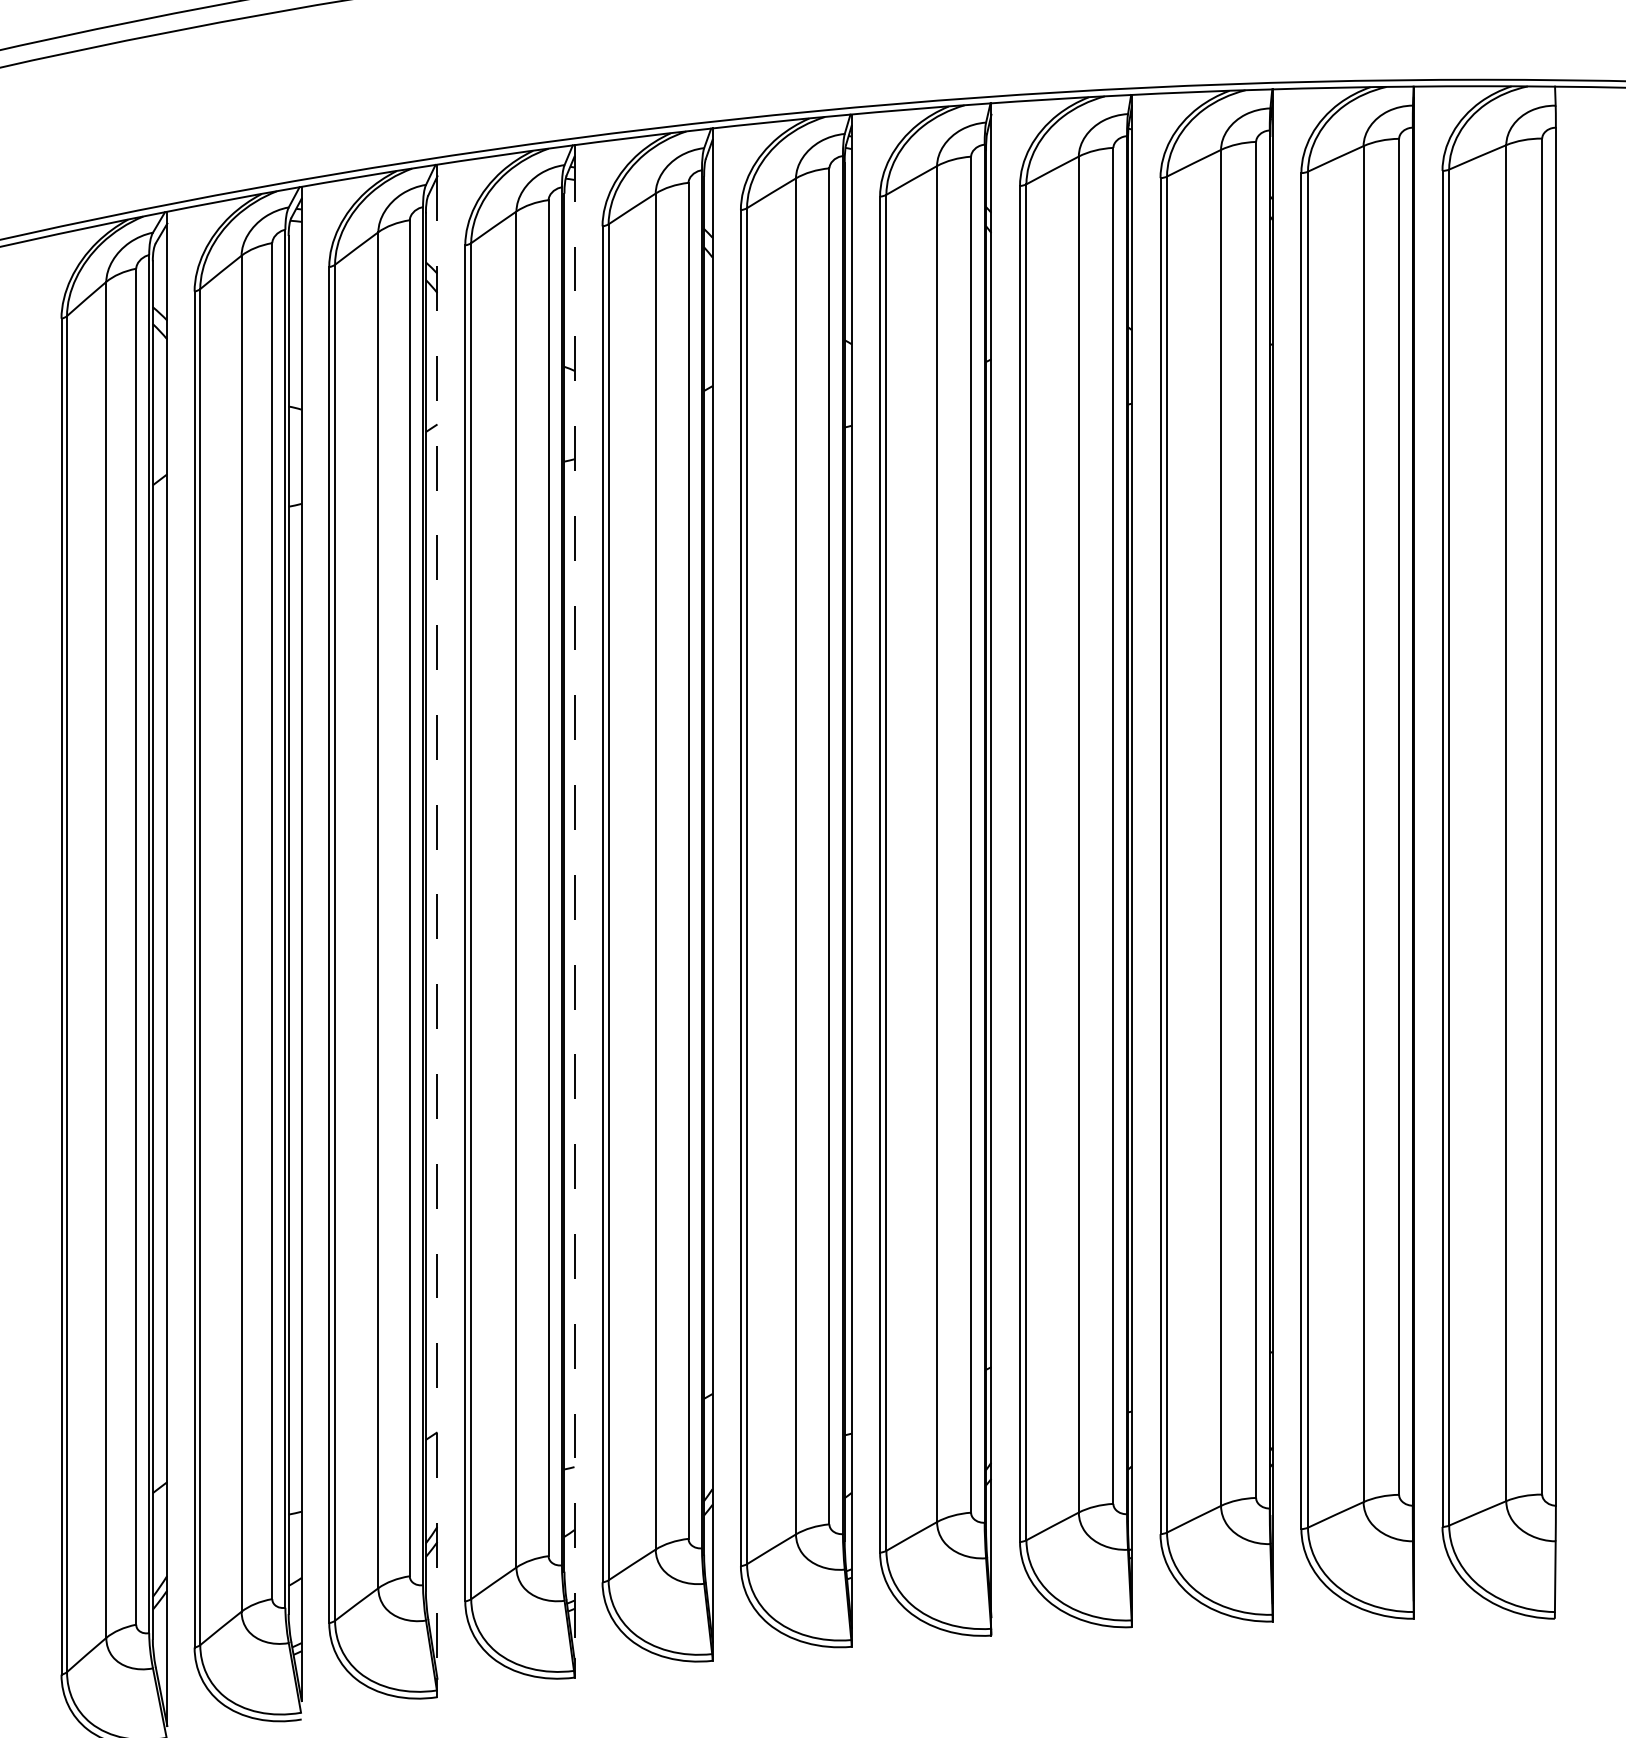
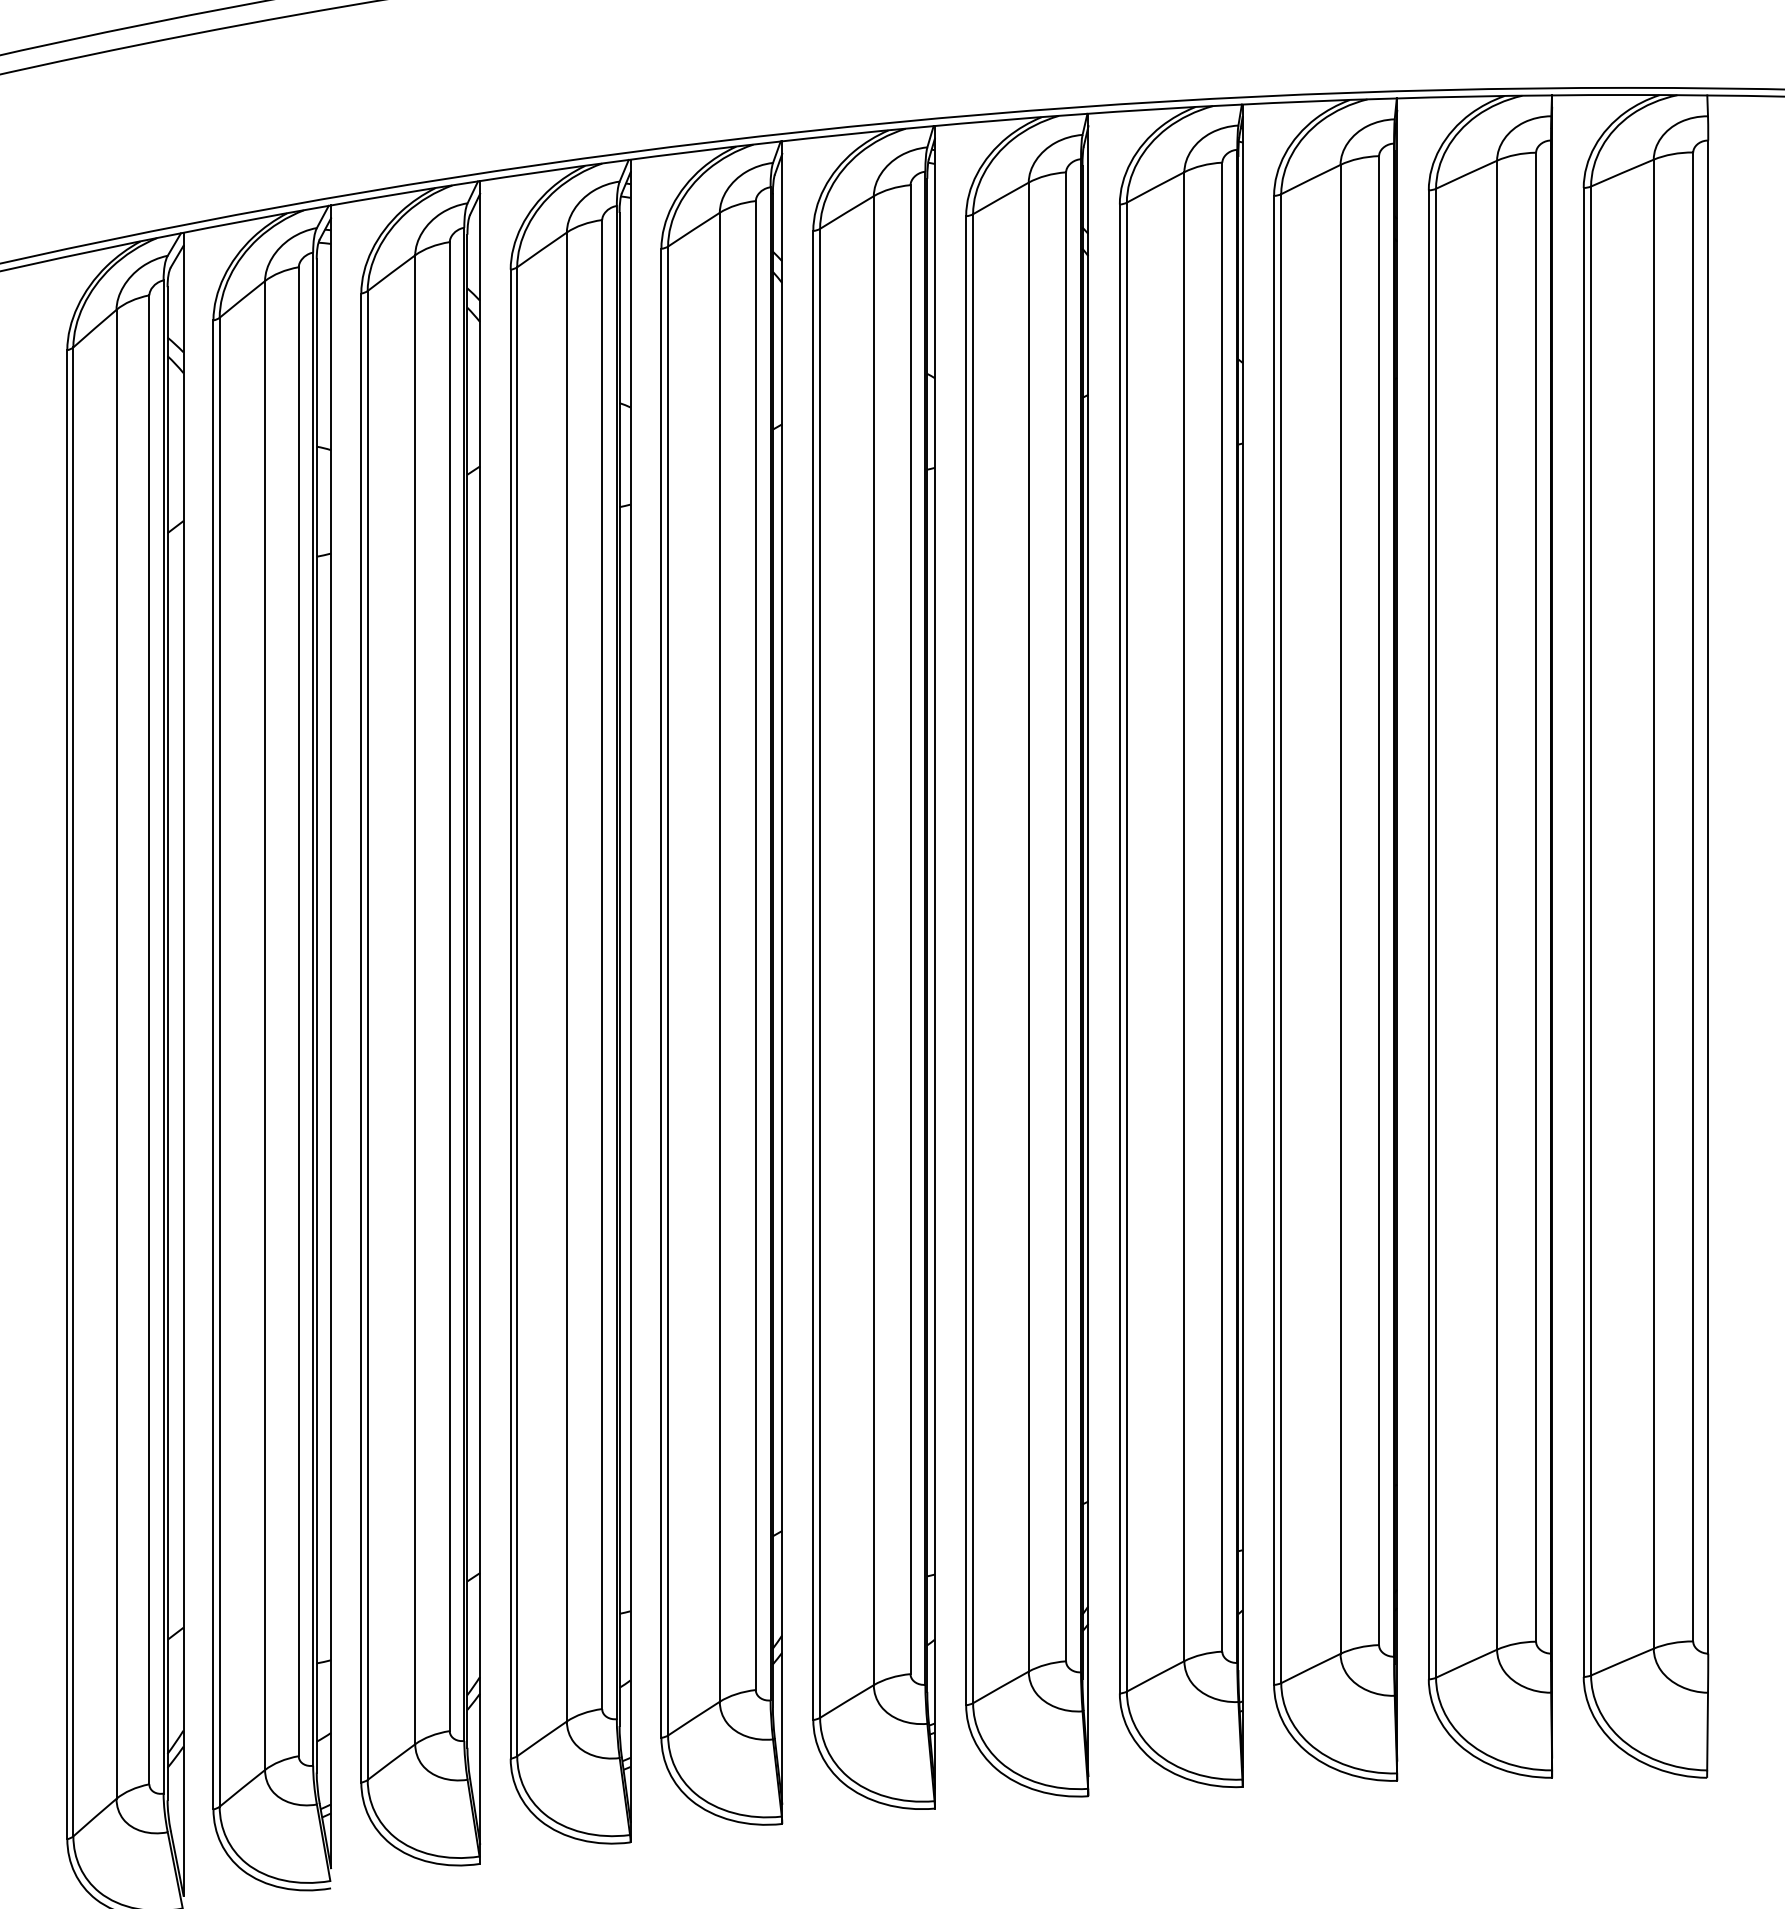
line: (574, 908) -> (630, 997), dashed -> solid
line: (437, 927) -> (480, 1018), dashed -> solid

